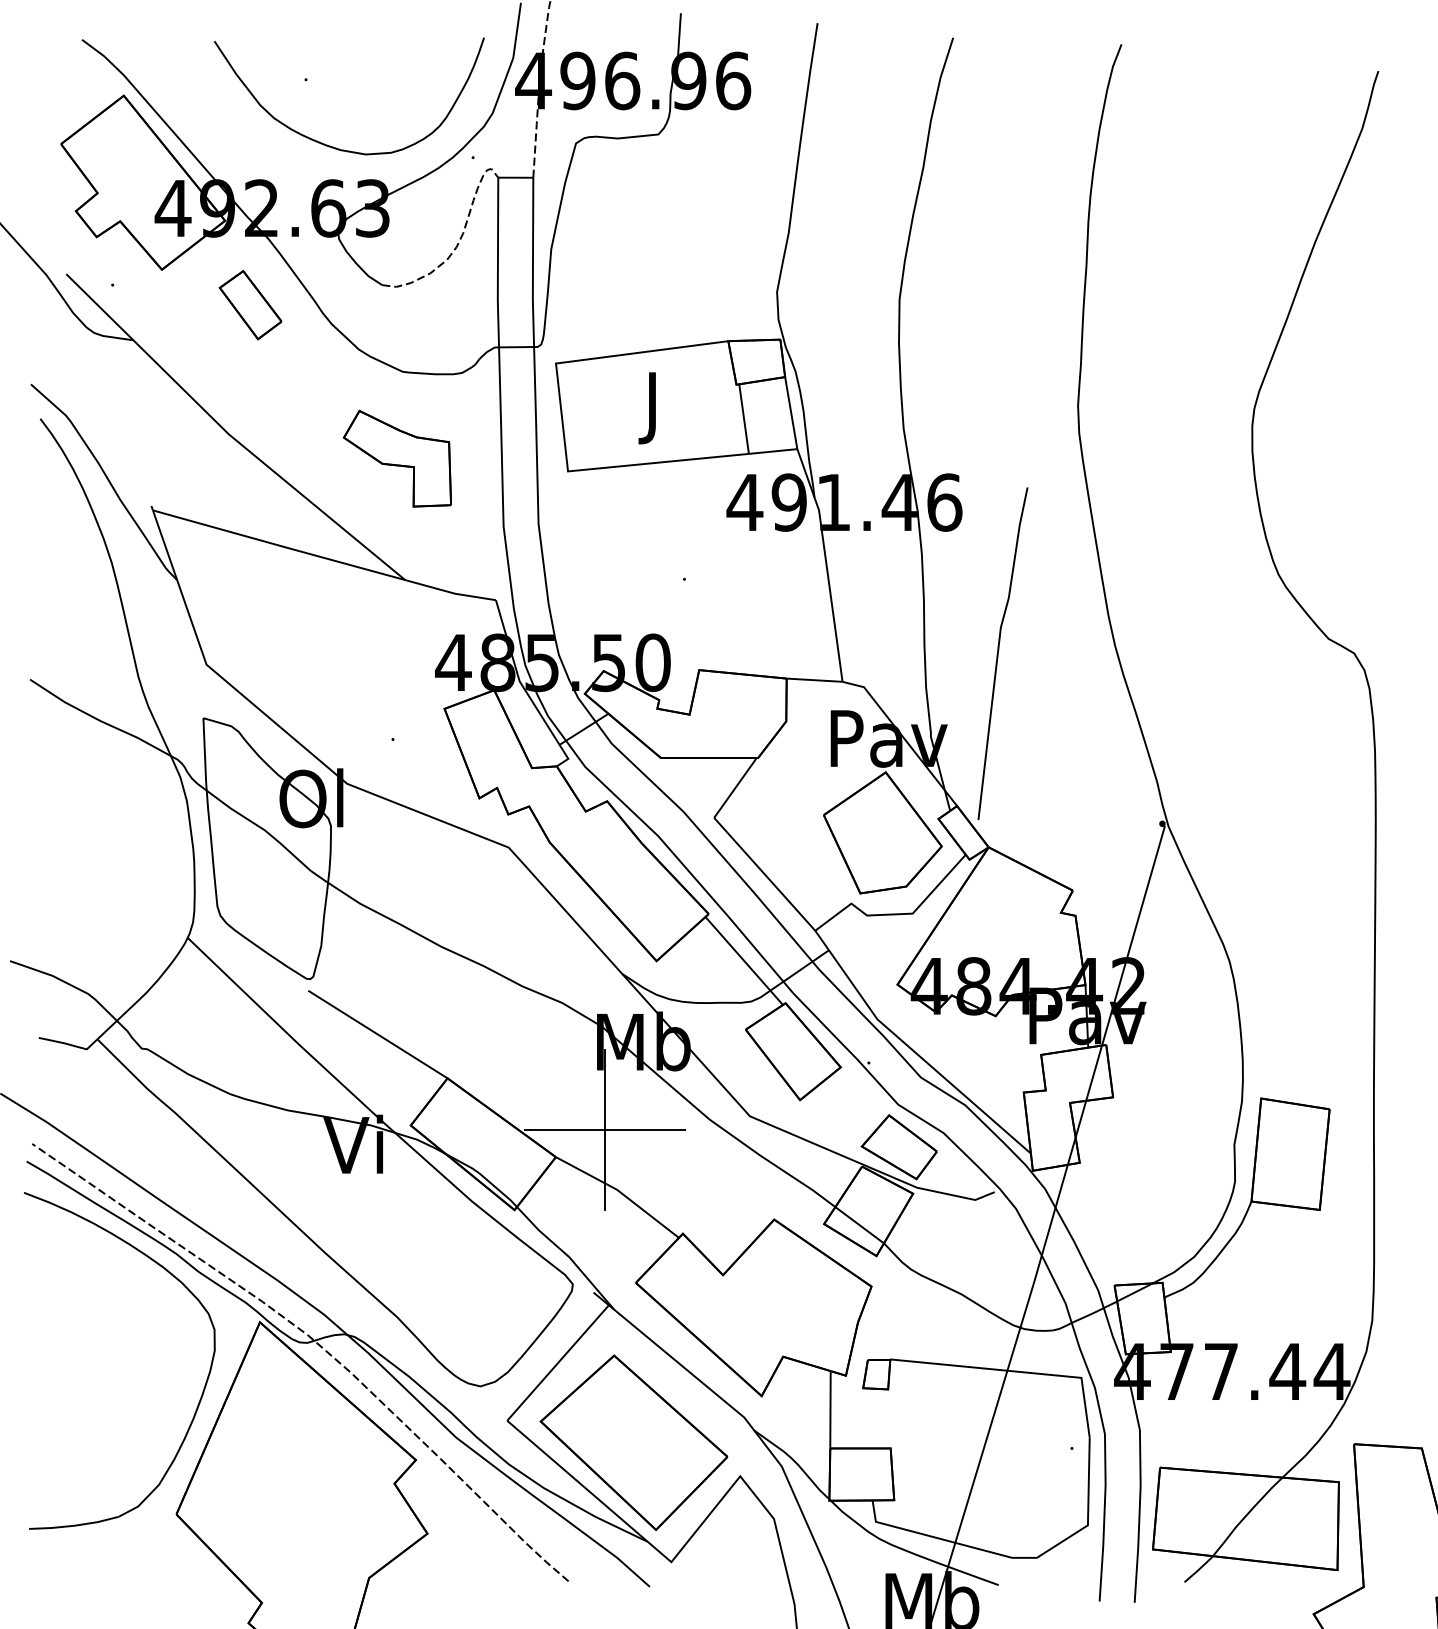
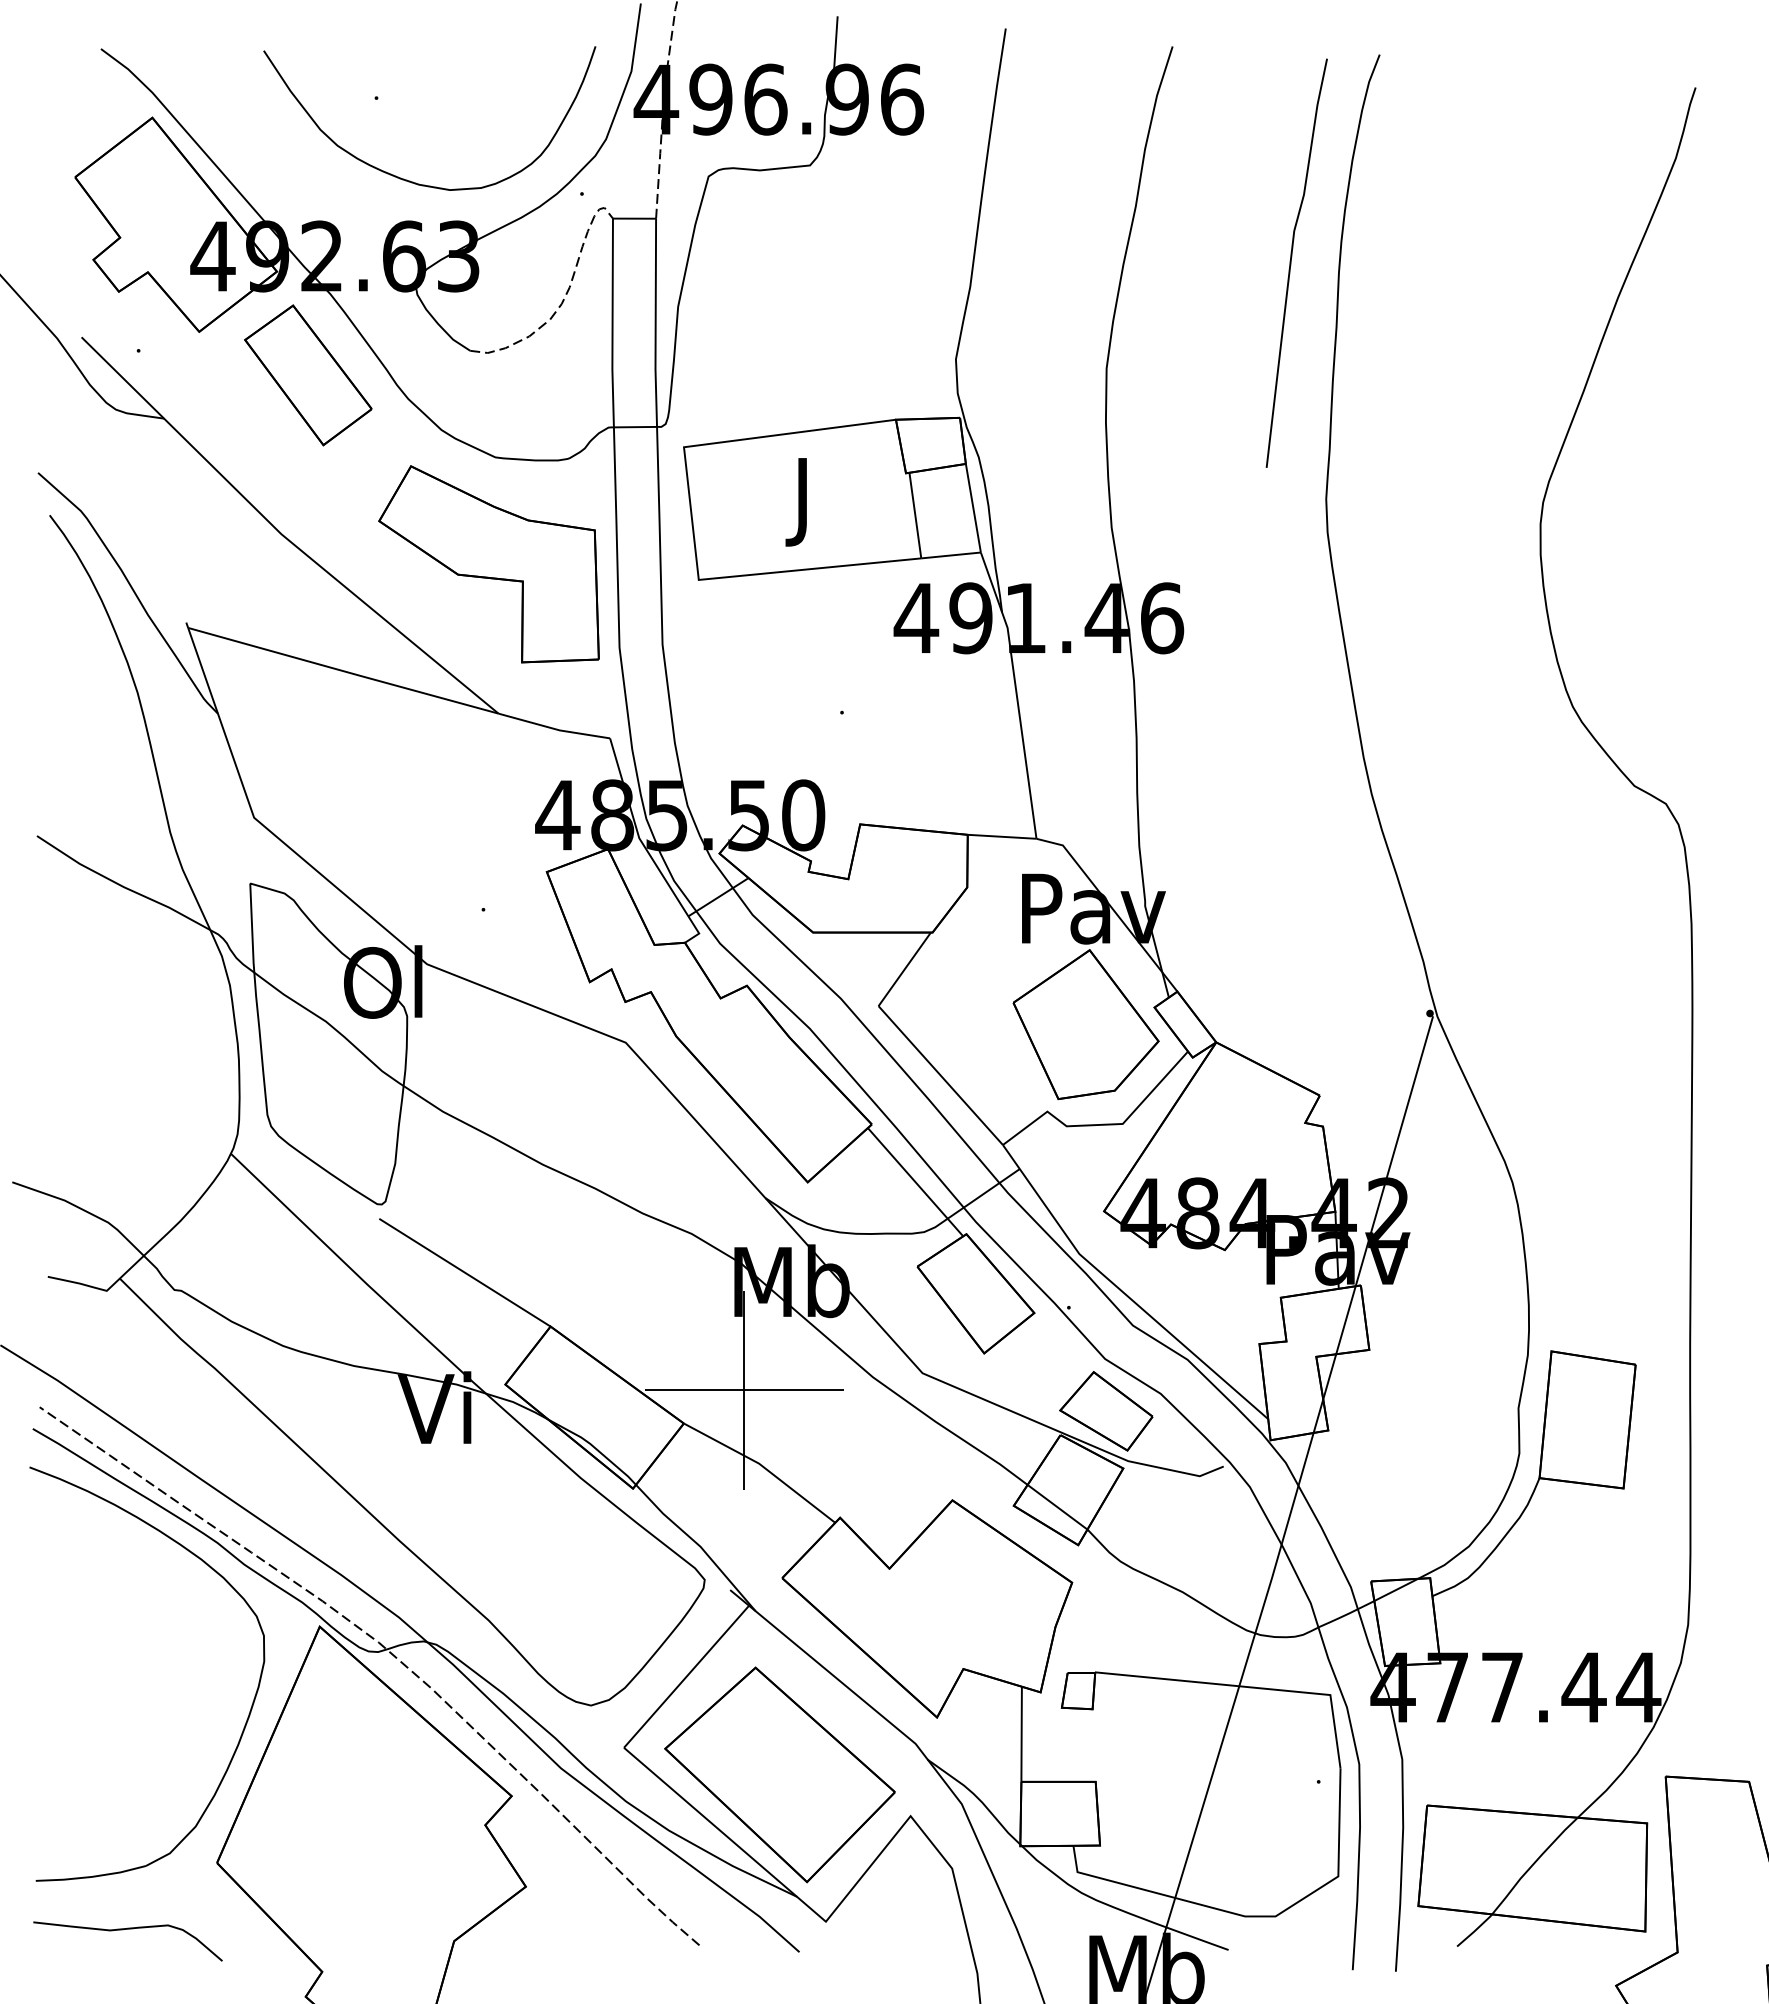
part: (250, 305) -> (308, 375), size x1.67
part: (397, 458) -> (488, 564), size x1.67
curve: (998, 653) -> (1291, 262), moved
curve: (100, 1569) -> (123, 1930), added

